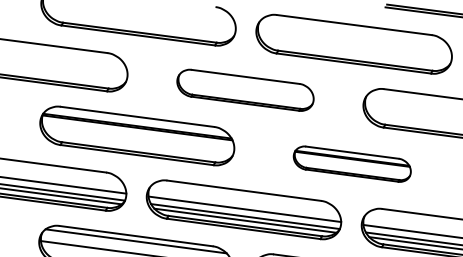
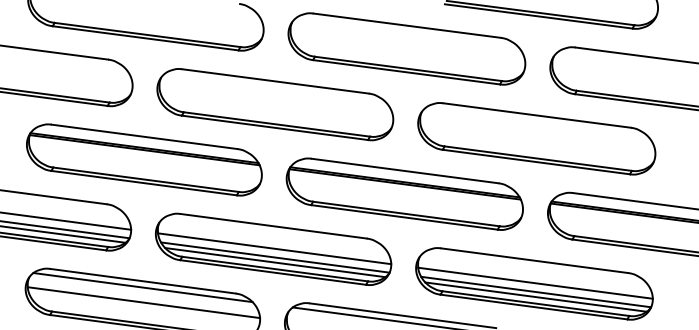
part: (245, 90) -> (275, 104), size x1.43
part: (352, 163) -> (404, 193), size x1.67

